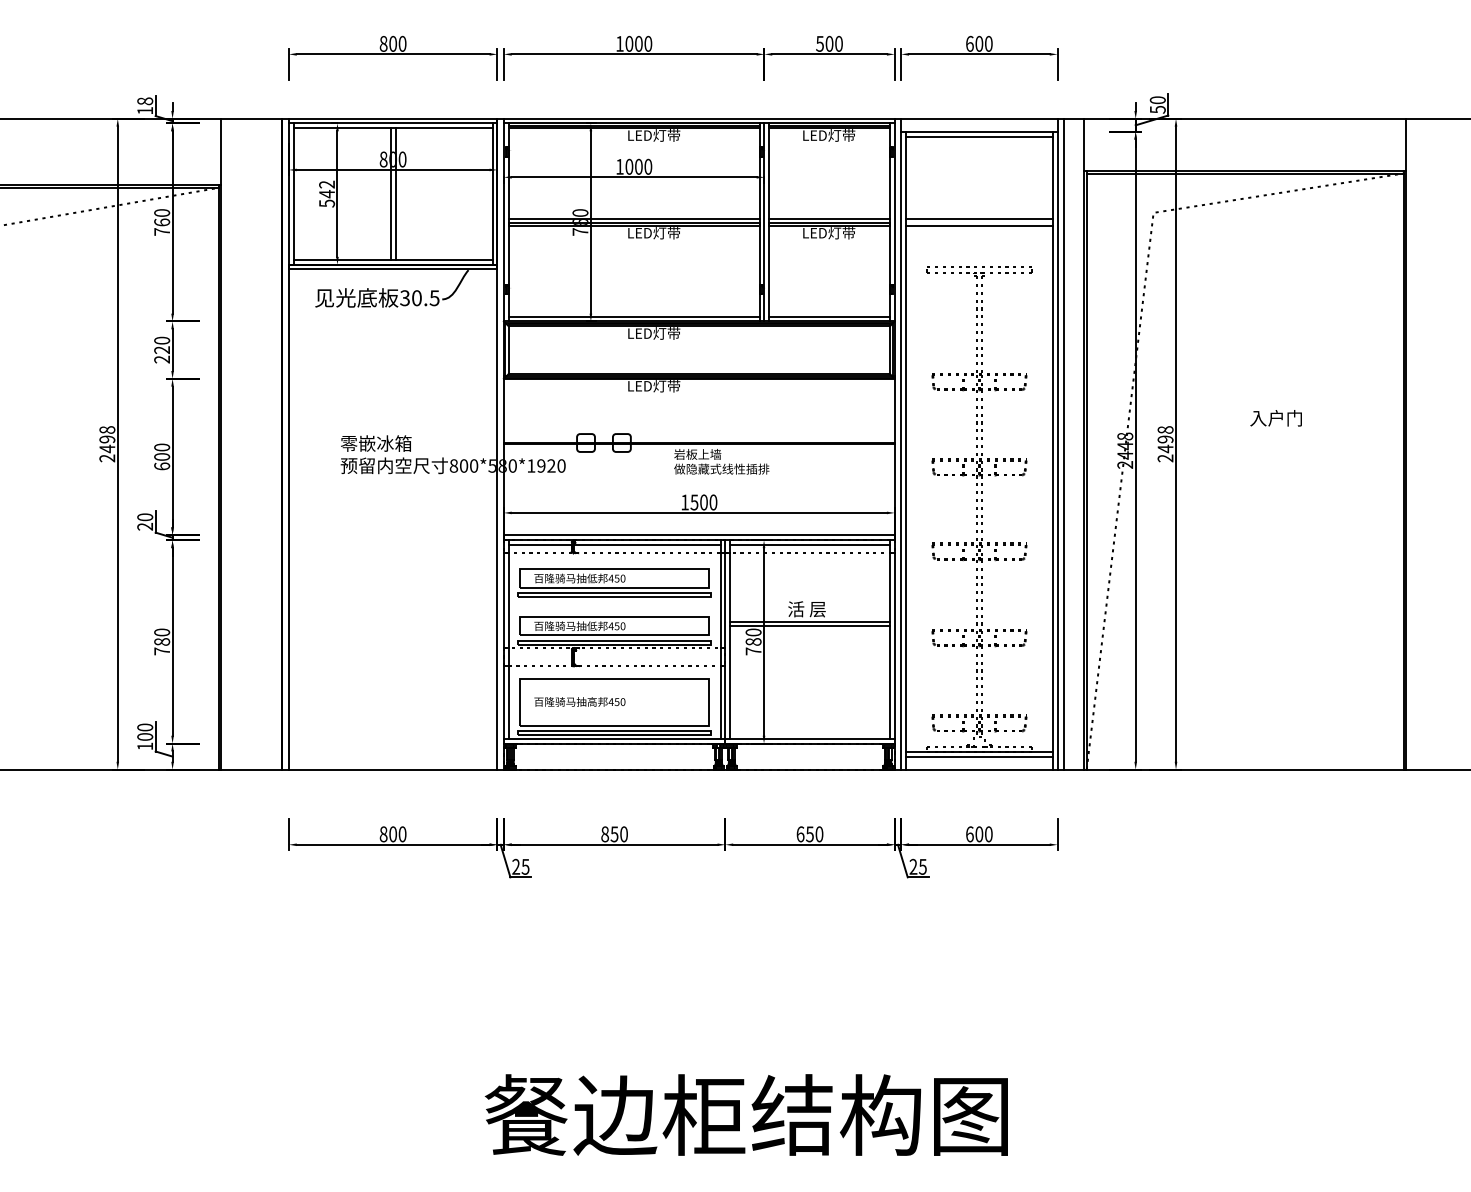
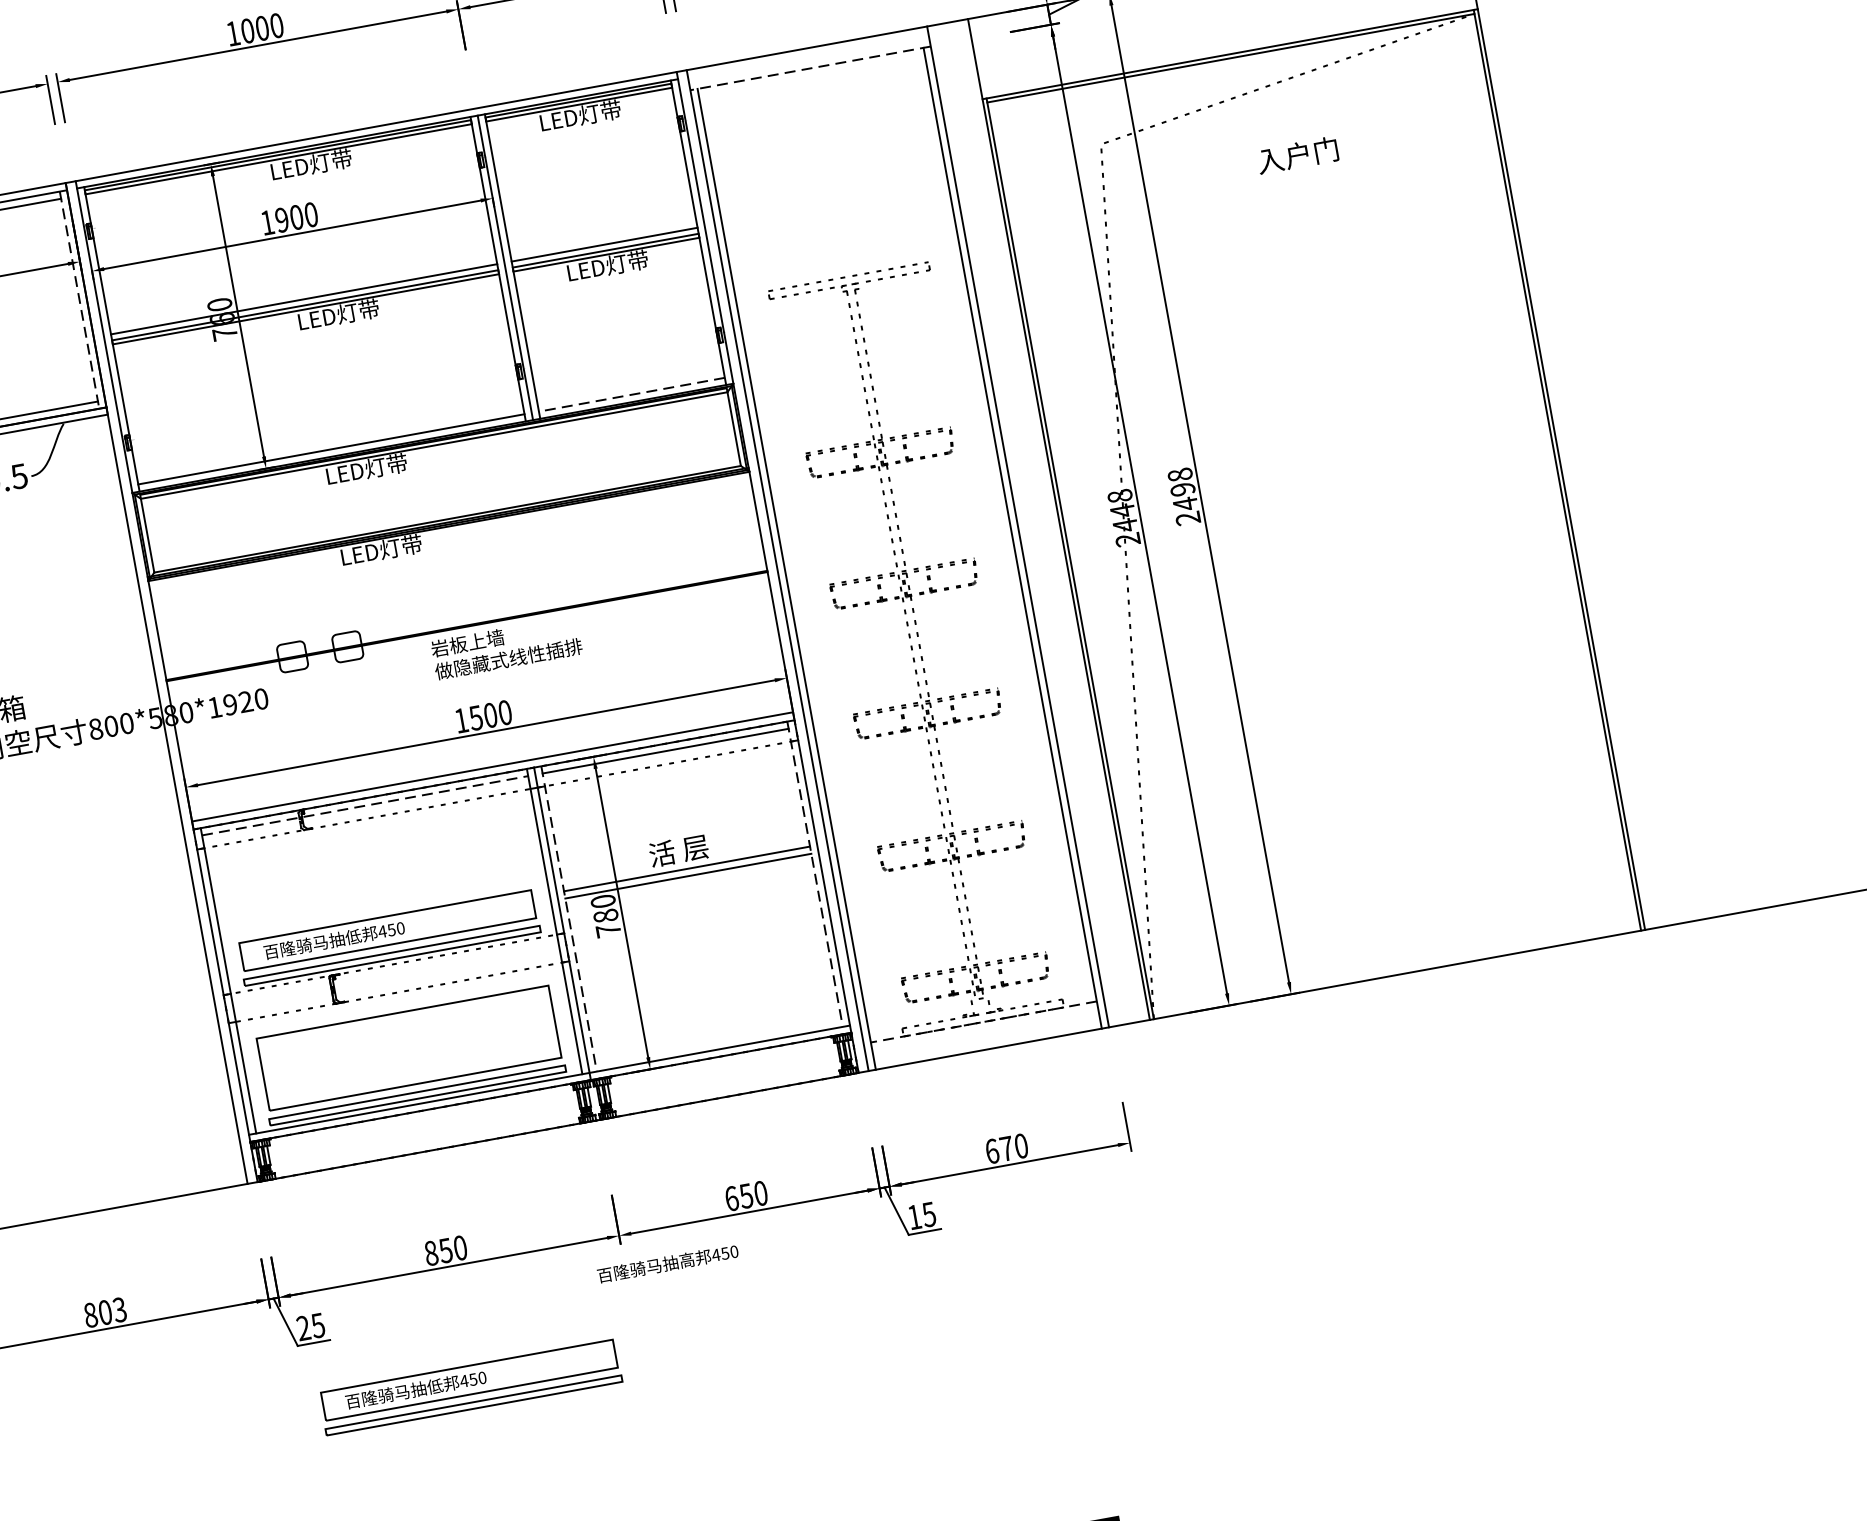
line: (978, 131) -> (809, 68), solid -> dashed
line: (978, 136) -> (810, 75), removed
text: (629, 166) -> (282, 219), 1000 -> 1900
line: (492, 194) -> (79, 300), solid -> dashed
line: (978, 219) -> (833, 203), removed
line: (978, 225) -> (835, 212), removed
line: (829, 316) -> (631, 394), solid -> dashed
text: (1275, 418) -> (1296, 155), moved
line: (1064, 443) -> (1028, 523), removed
line: (615, 545) -> (366, 806), solid -> dashed
part: (614, 582) -> (470, 1386), moved
line: (730, 640) -> (569, 920), solid -> dashed
line: (890, 640) -> (816, 875), solid -> dashed
text: (579, 701) -> (667, 1263), moved
line: (978, 751) -> (982, 1021), solid -> dashed
line: (978, 756) -> (983, 1029), removed
text: (402, 834) -> (119, 1310), 800 -> 803
text: (979, 834) -> (1007, 1148), 600 -> 670
text: (913, 866) -> (914, 1216), 25 -> 15

